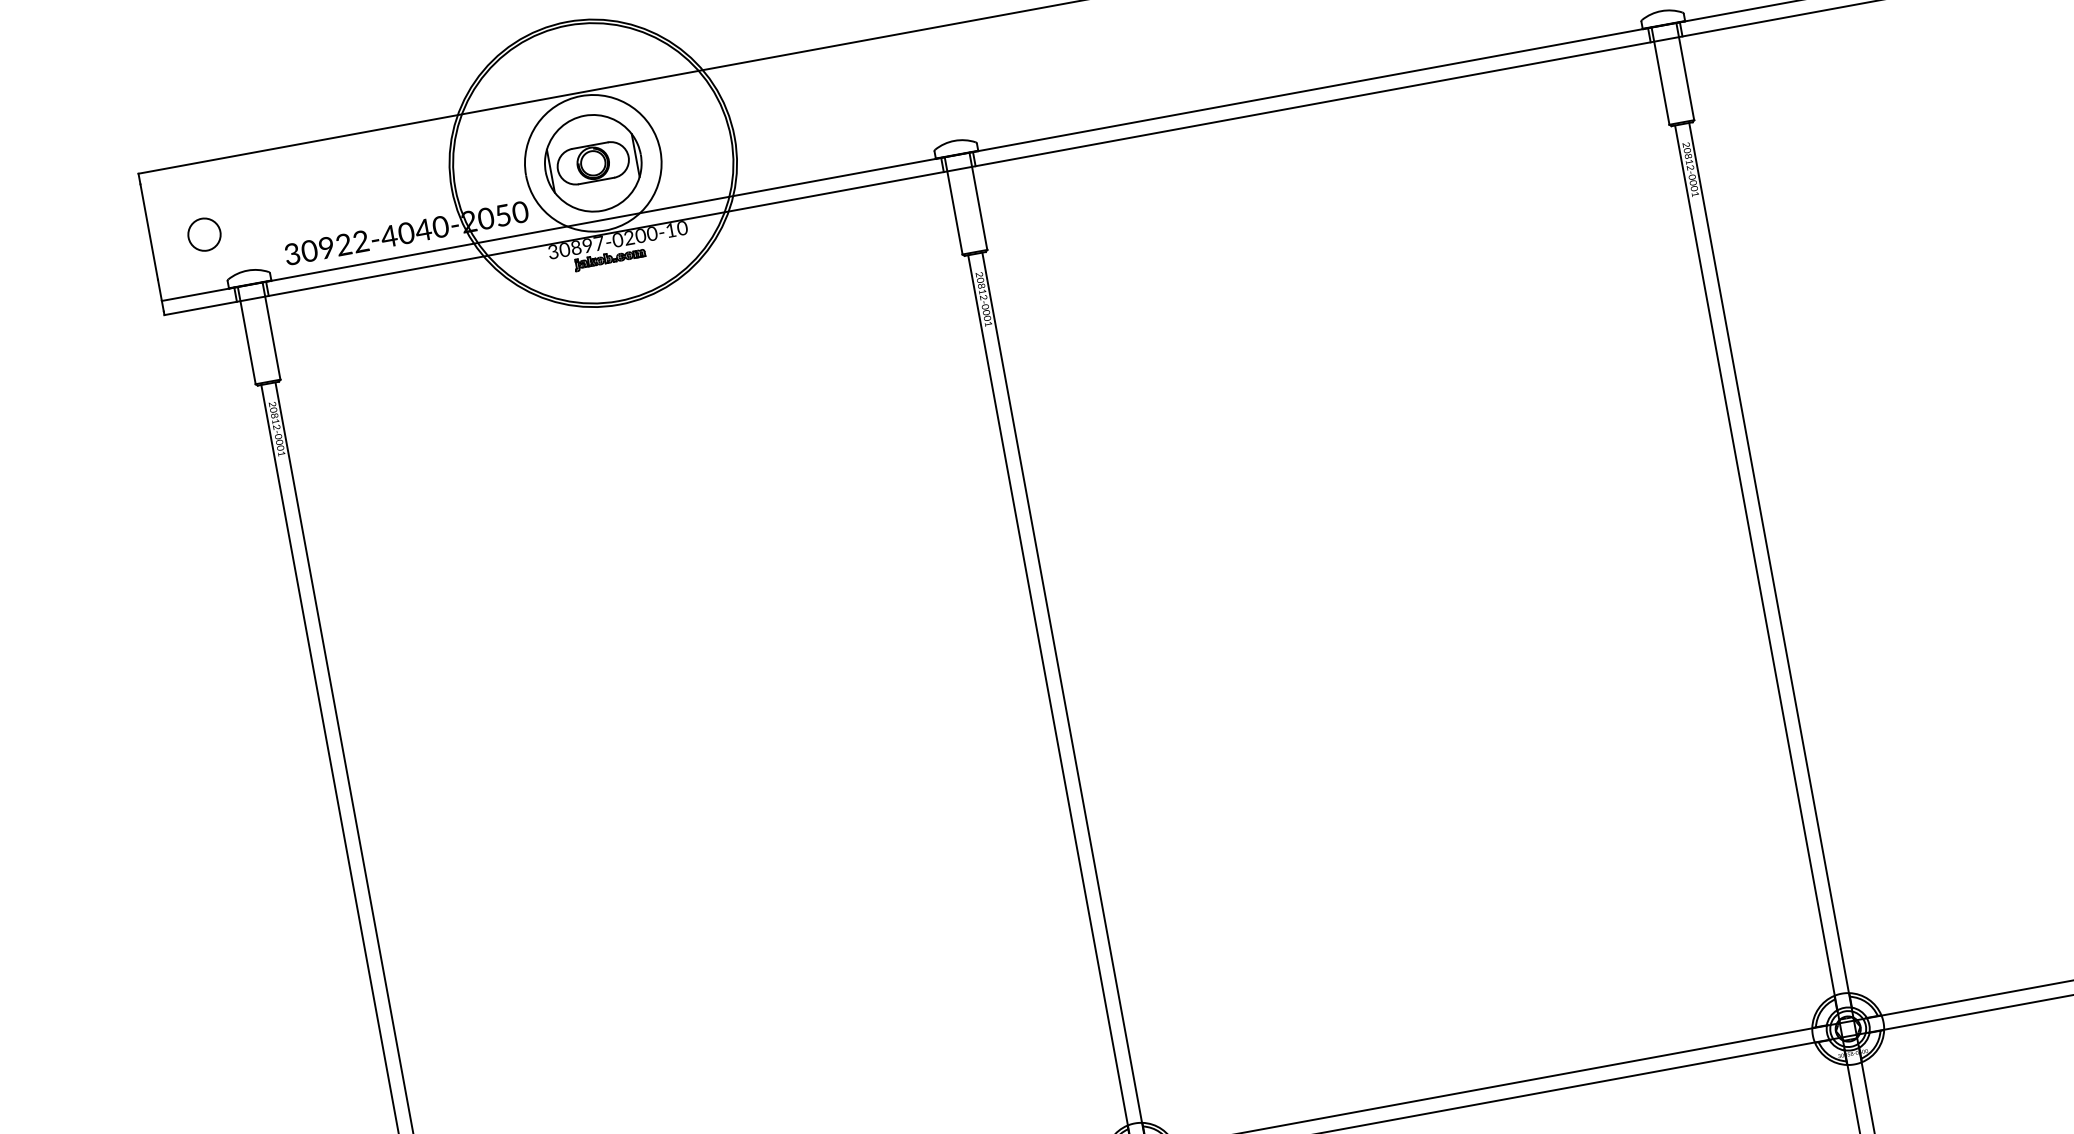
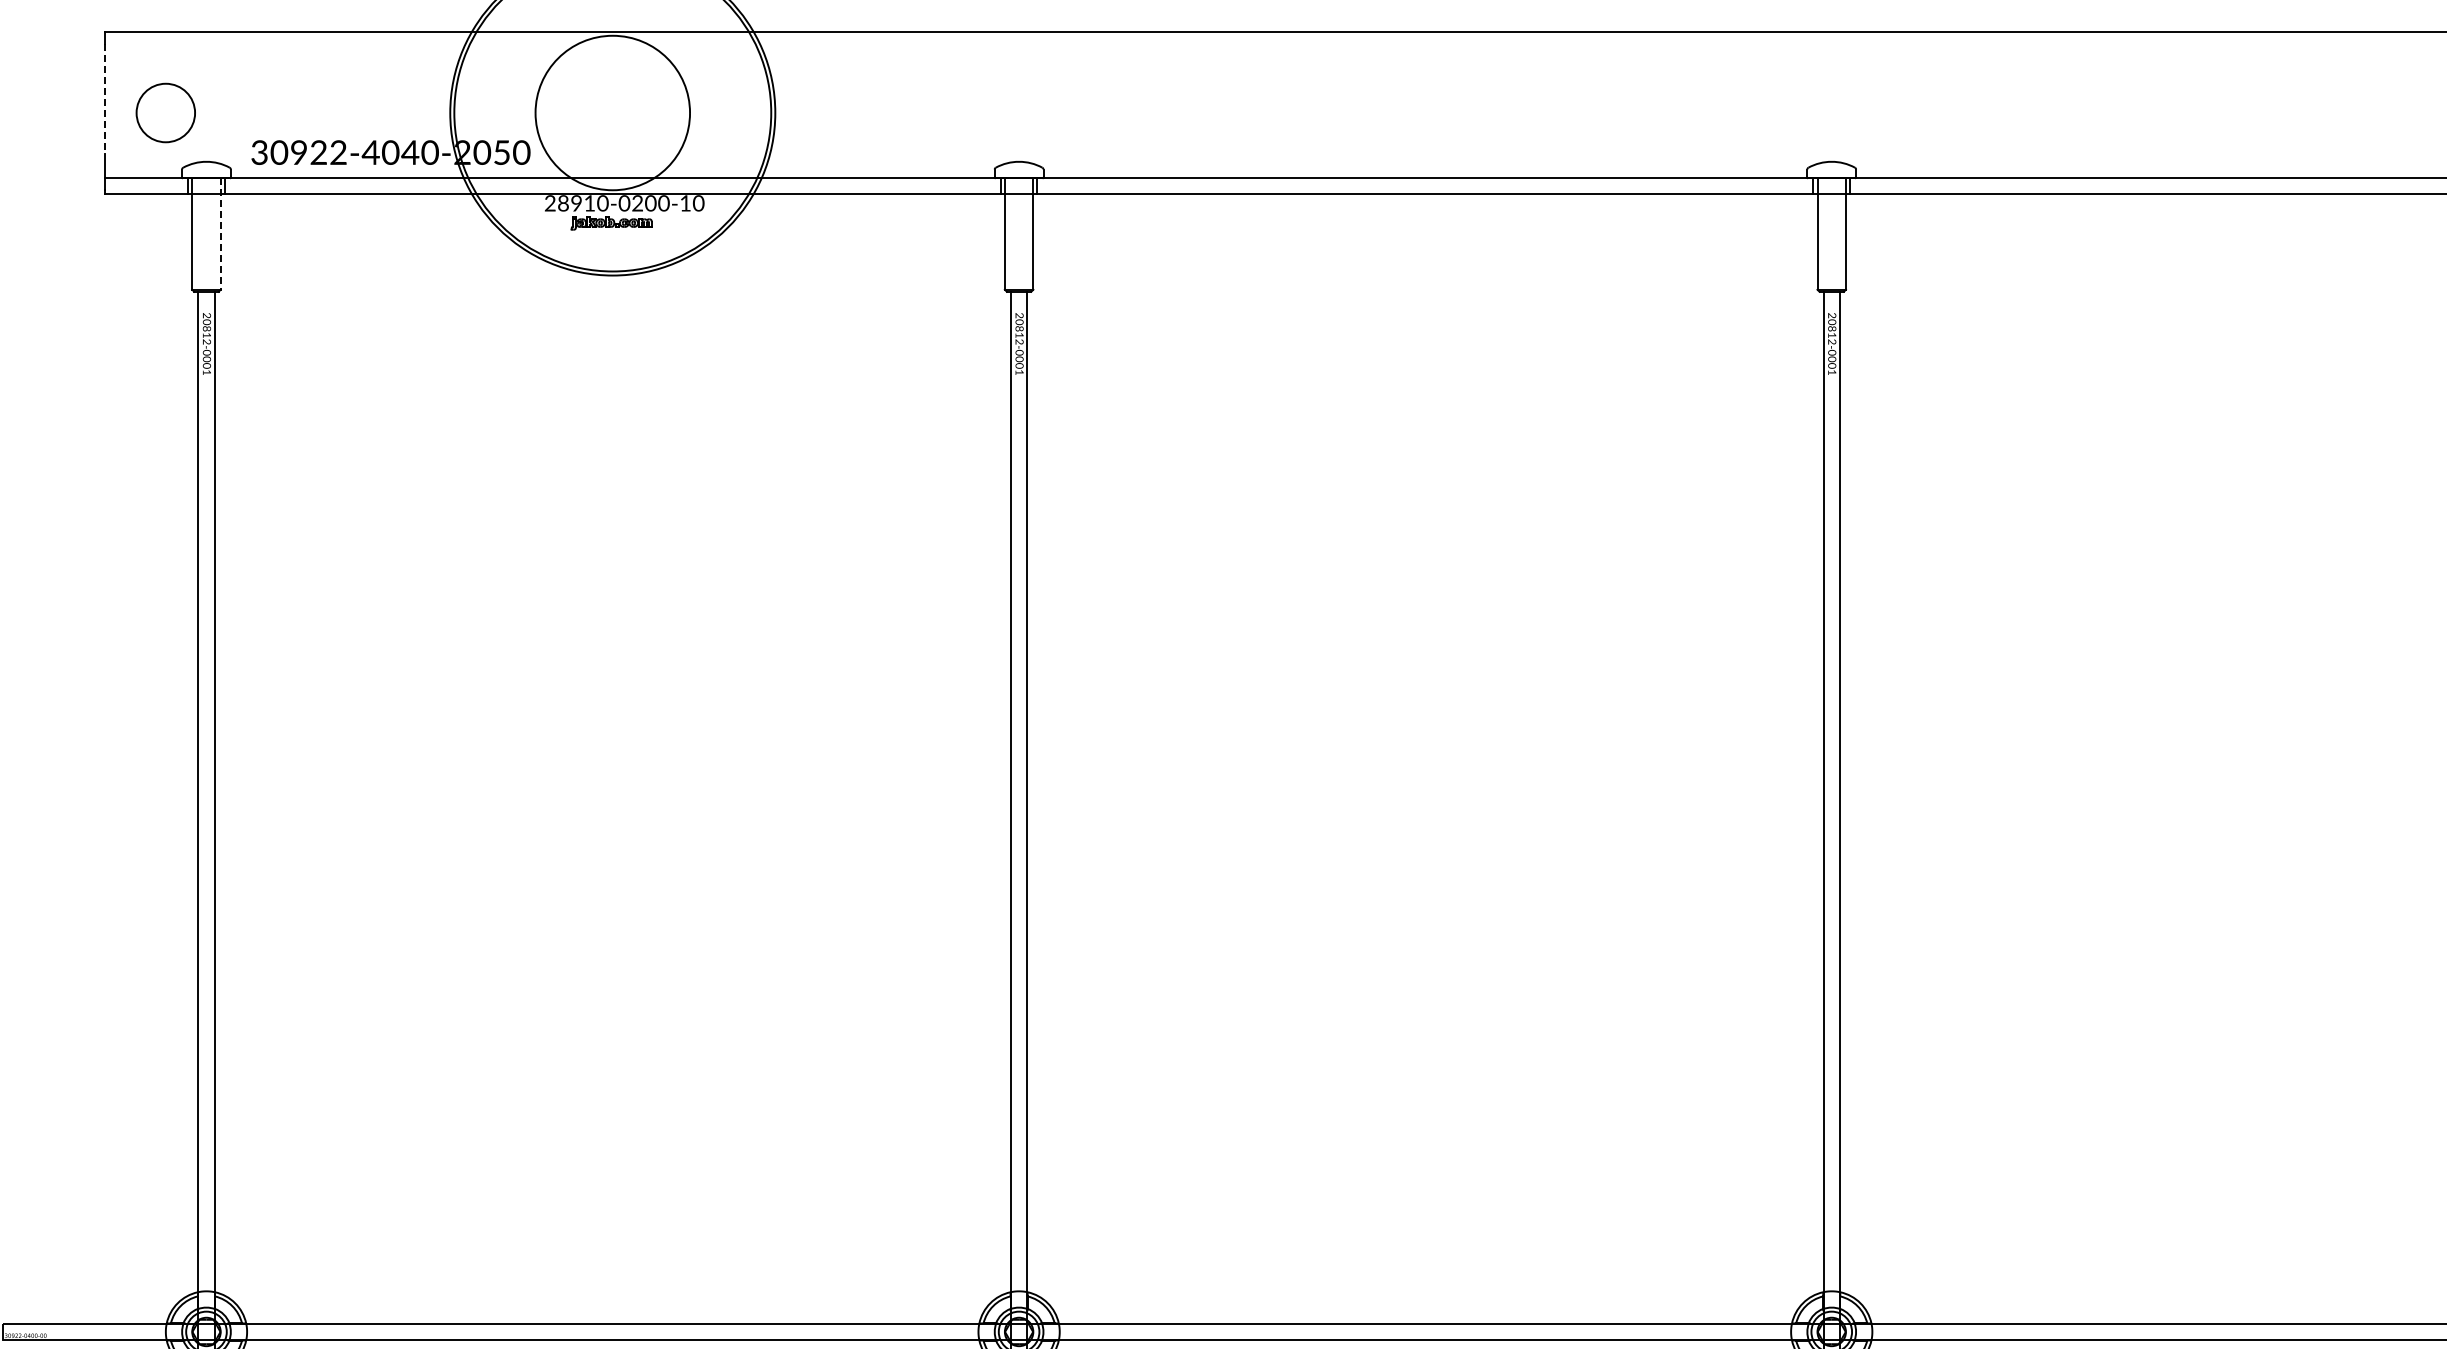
part: (592, 162) -> (612, 112), removed
line: (148, 231) -> (104, 98), solid -> dashed
circle: (204, 234) -> (165, 112), size x1.6
text: (576, 247) -> (576, 203), 30897-0200-10 -> 28910-0200-10
line: (271, 330) -> (220, 233), solid -> dashed

